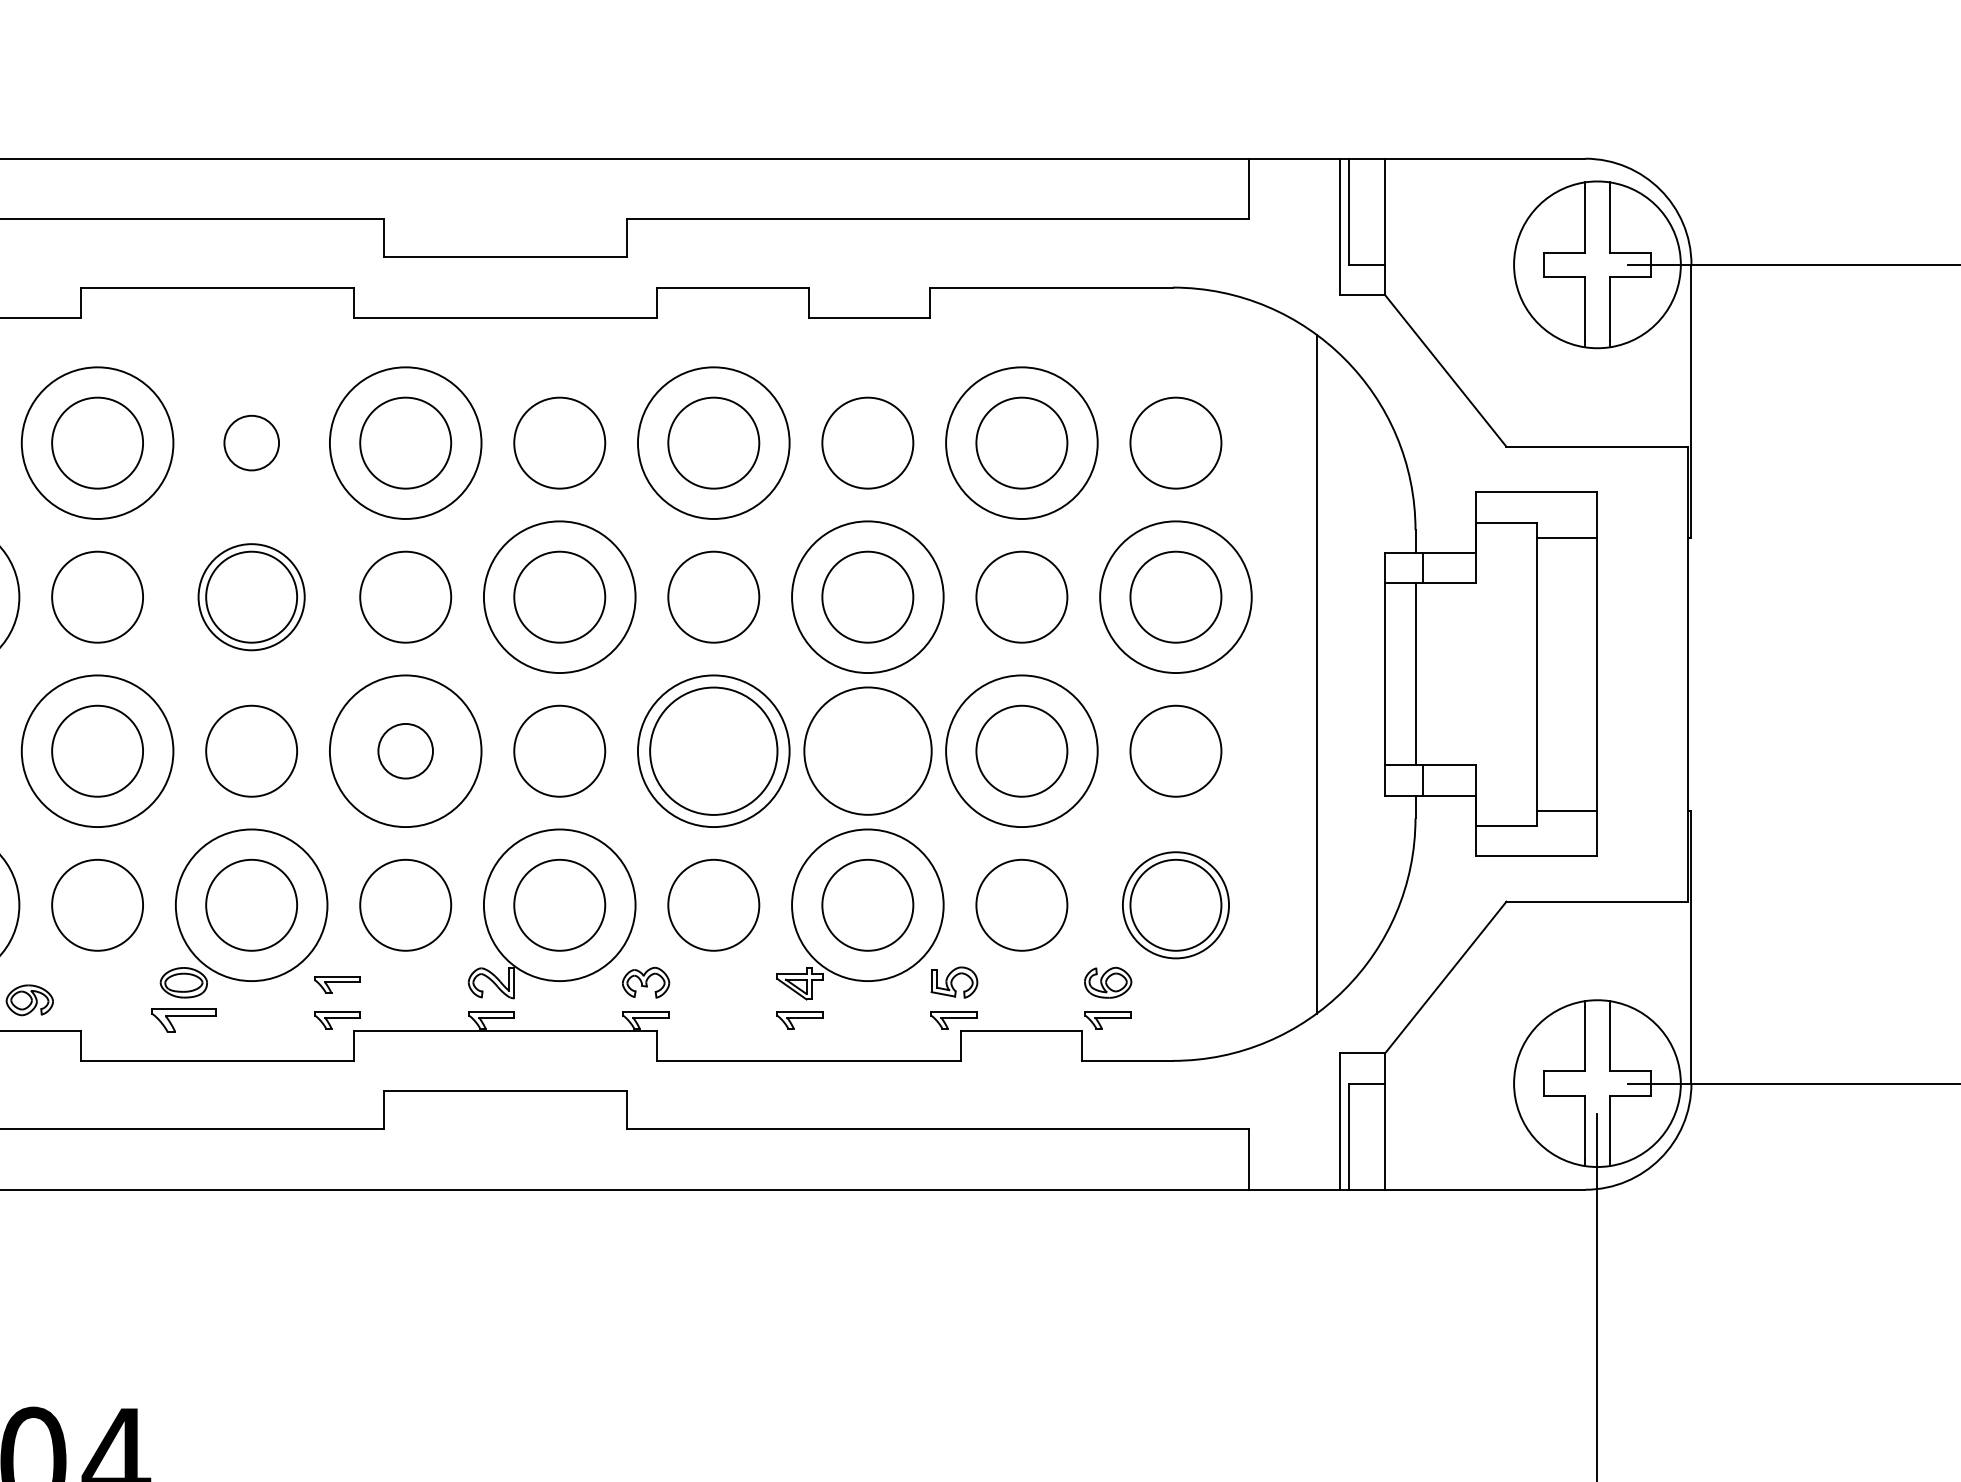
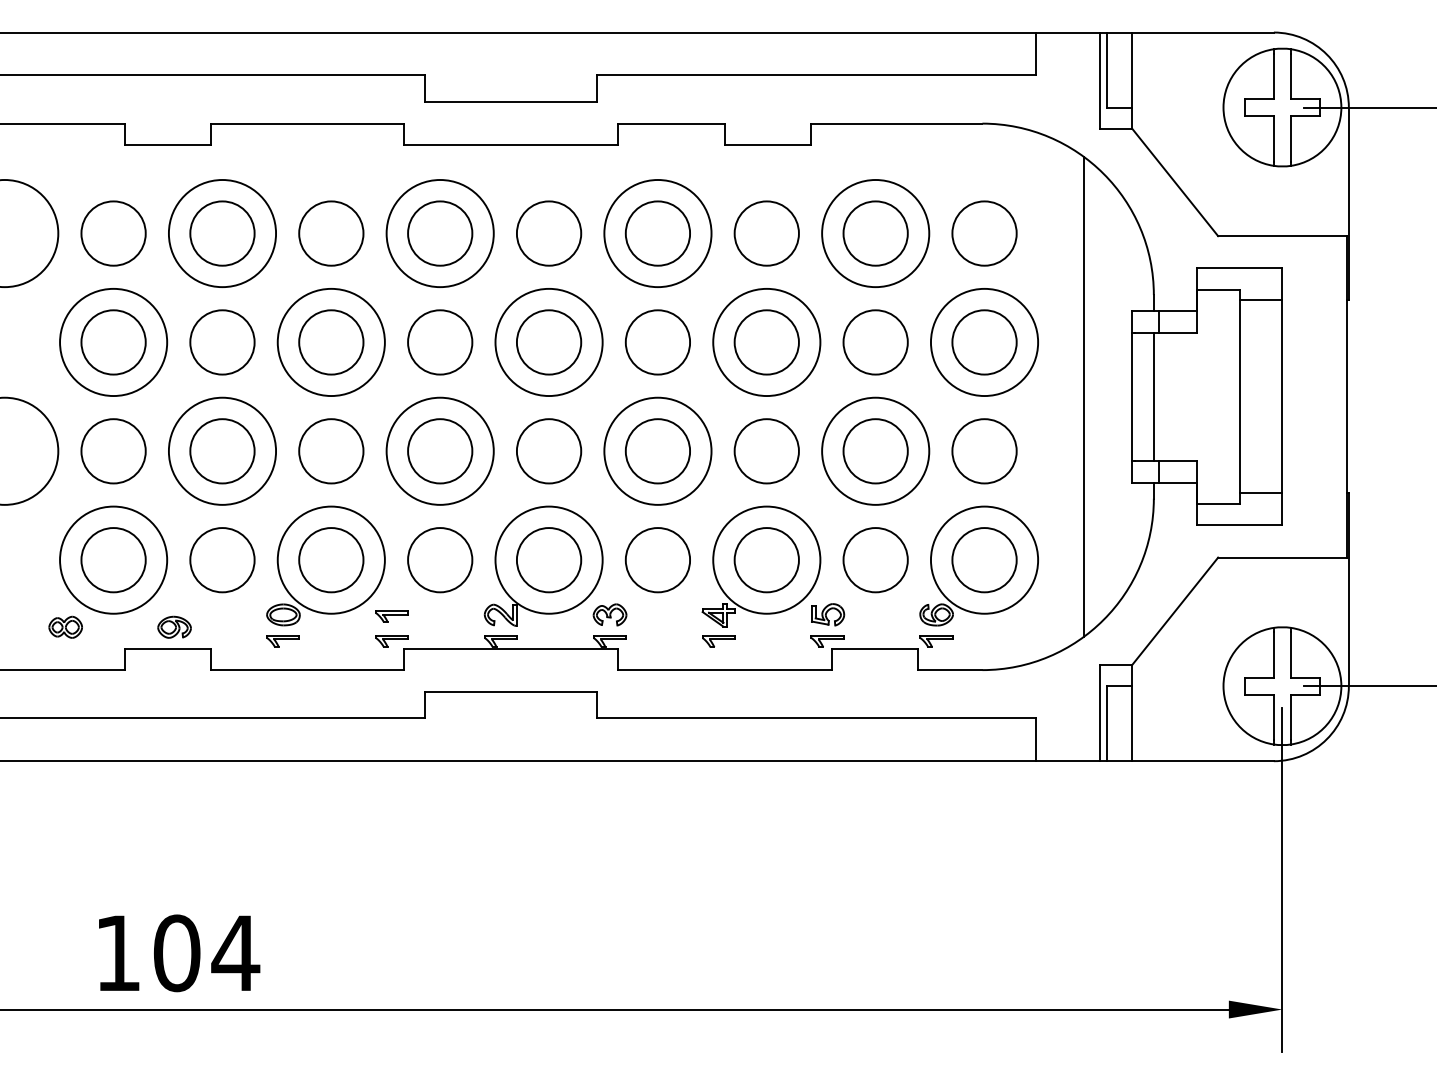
circle: (251, 443) -> (331, 233), size x1.67
circle: (250, 597) -> (330, 342), size x1.43
circle: (406, 751) -> (440, 451), size x1.67
circle: (713, 751) -> (657, 451), size x0.71
circle: (867, 751) -> (766, 451), size x0.71
circle: (1175, 904) -> (984, 559), size x1.43
part: (182, 1020) -> (282, 641), size x0.71

